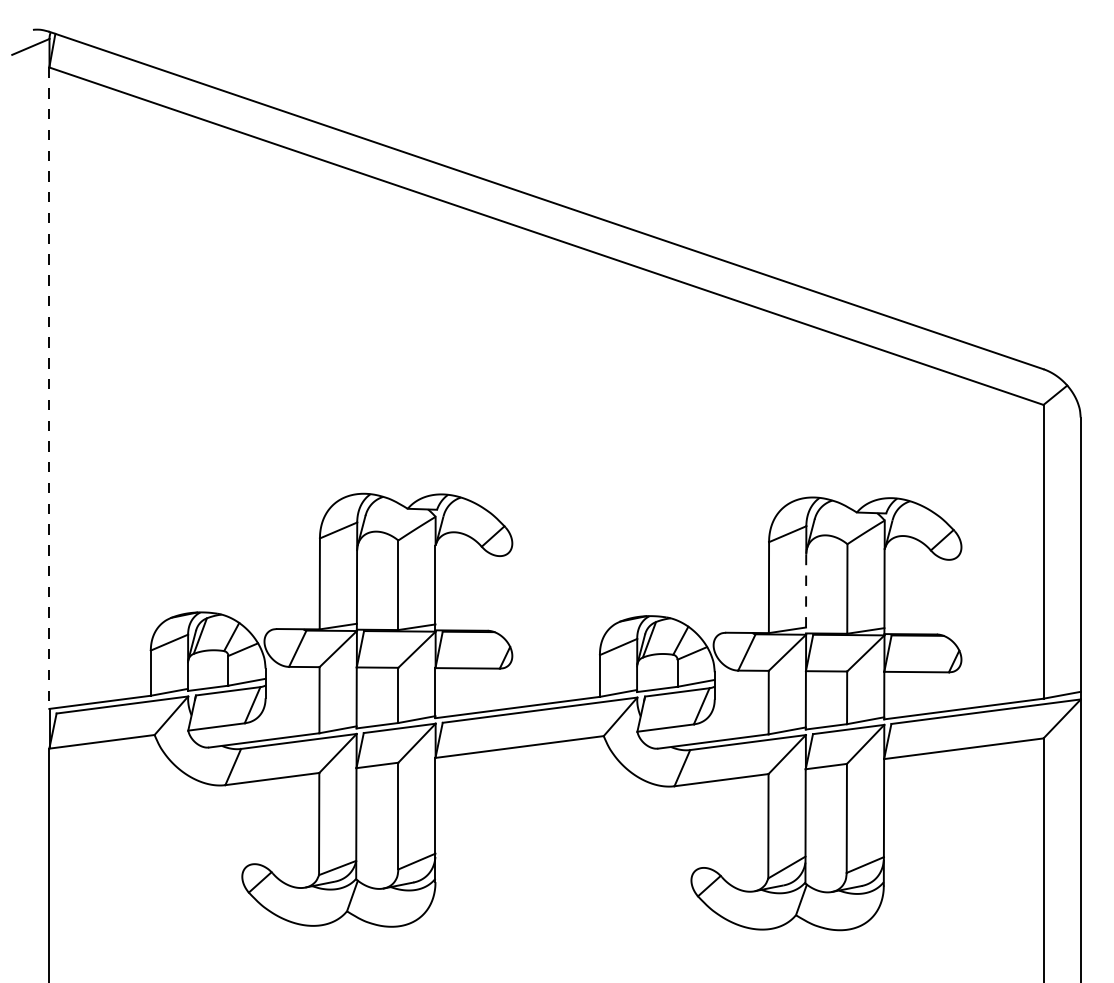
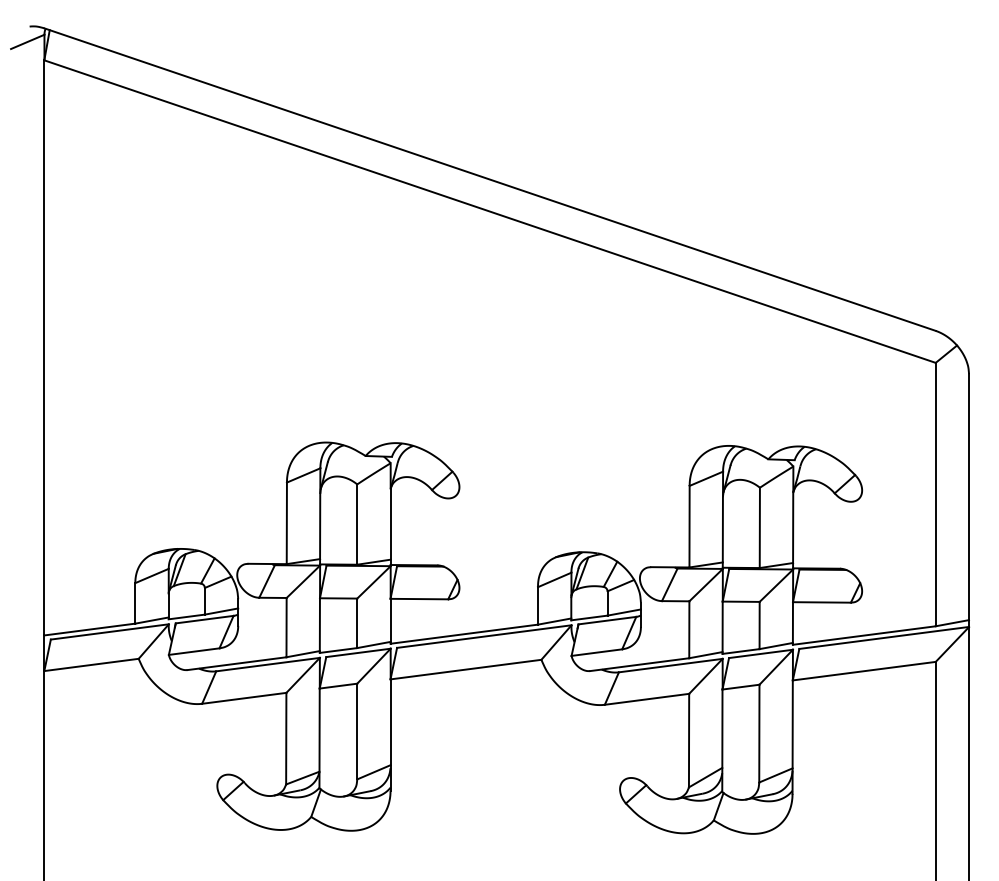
line: (49, 387) -> (44, 347), dashed -> solid
line: (805, 595) -> (722, 533), dashed -> solid

